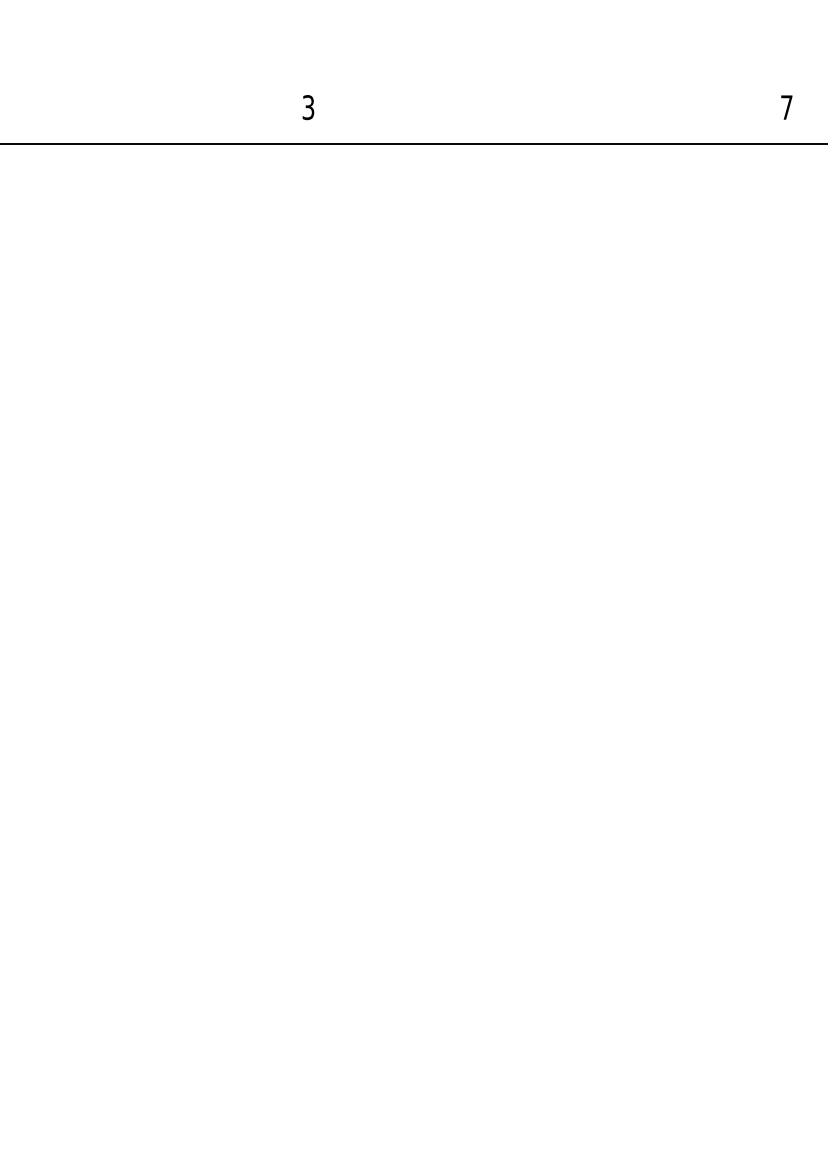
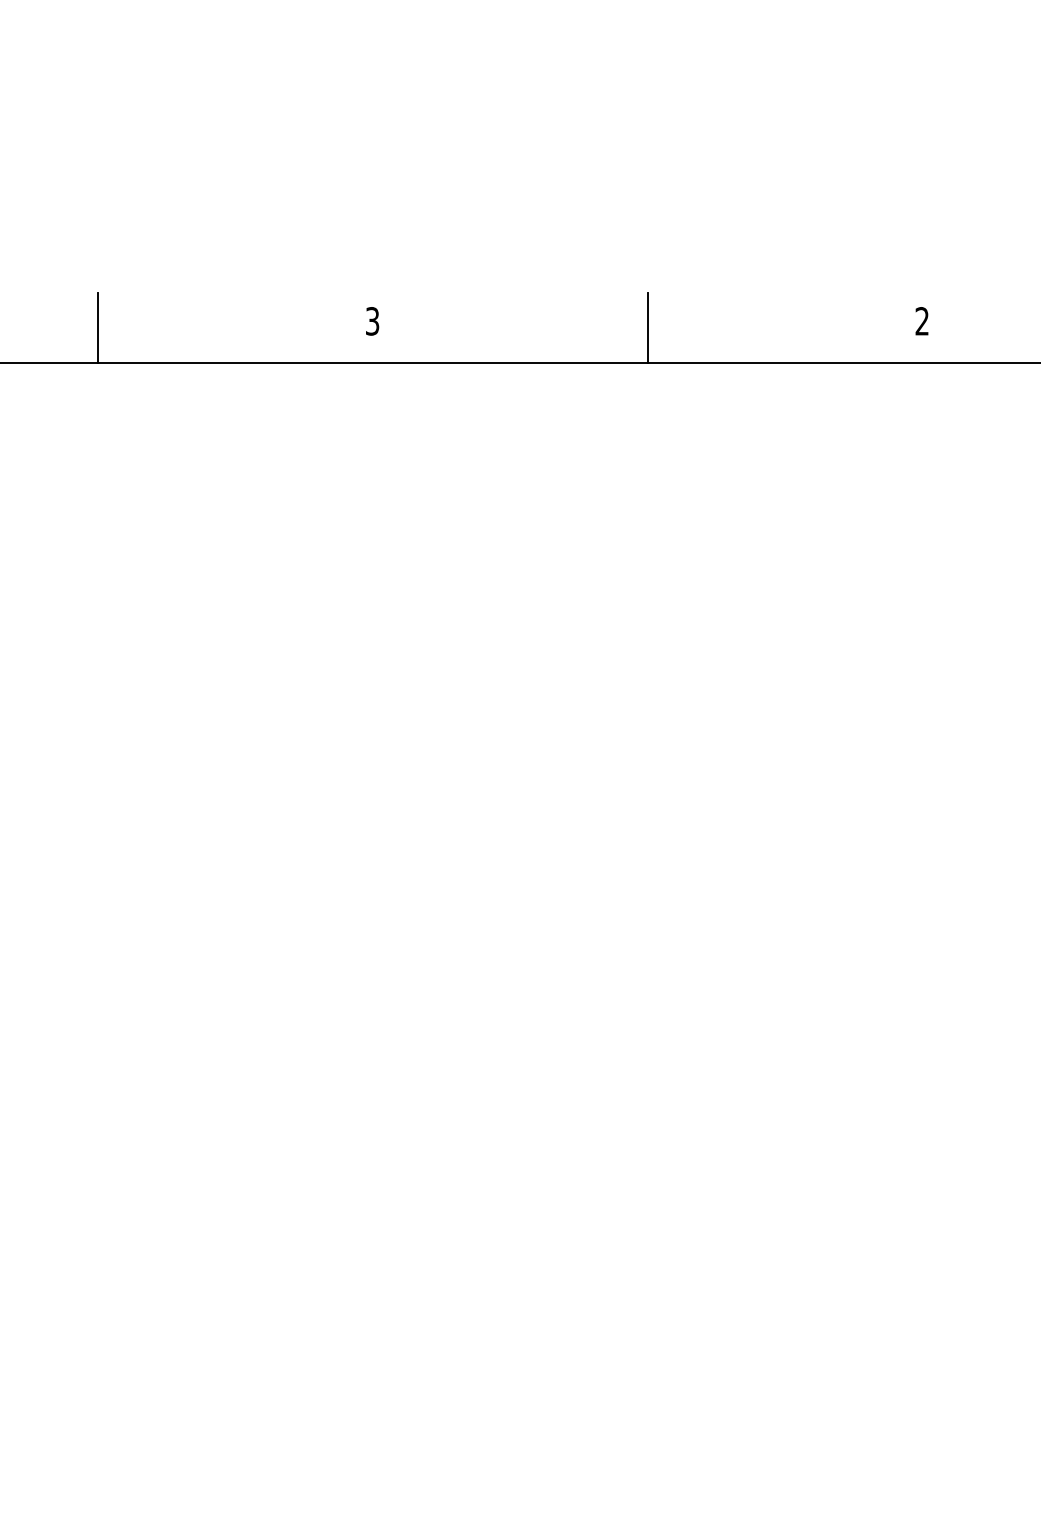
text: (786, 107) -> (921, 321), 7 -> 2
line: (69, 113) -> (97, 328), added
line: (547, 113) -> (647, 328), added

